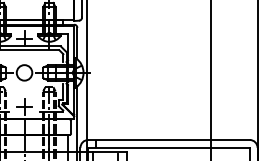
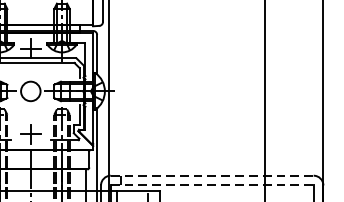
line: (169, 140) -> (212, 176), solid -> dashed
line: (169, 147) -> (212, 185), solid -> dashed

